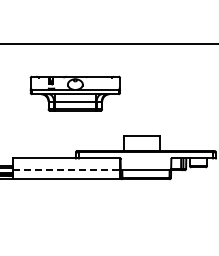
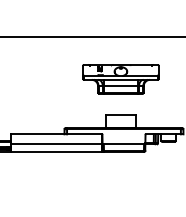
part: (74, 93) -> (120, 79), moved
line: (66, 170) -> (56, 144), dashed -> solid

